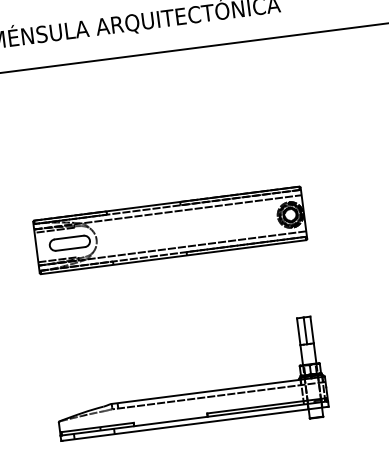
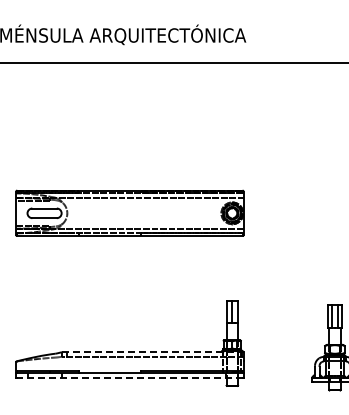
line: (218, 390) -> (153, 352), solid -> dashed
line: (194, 423) -> (129, 377), solid -> dashed

